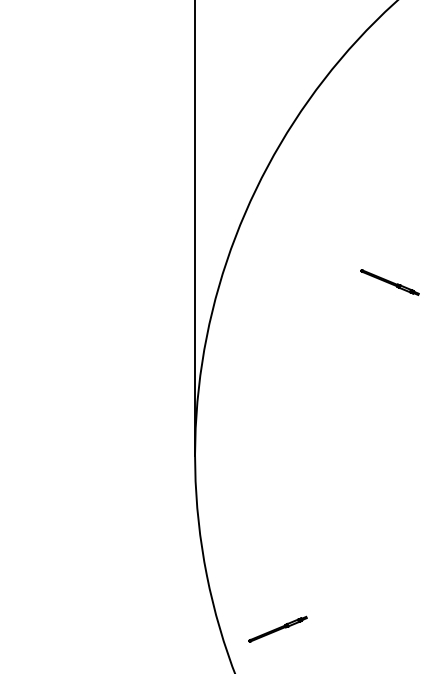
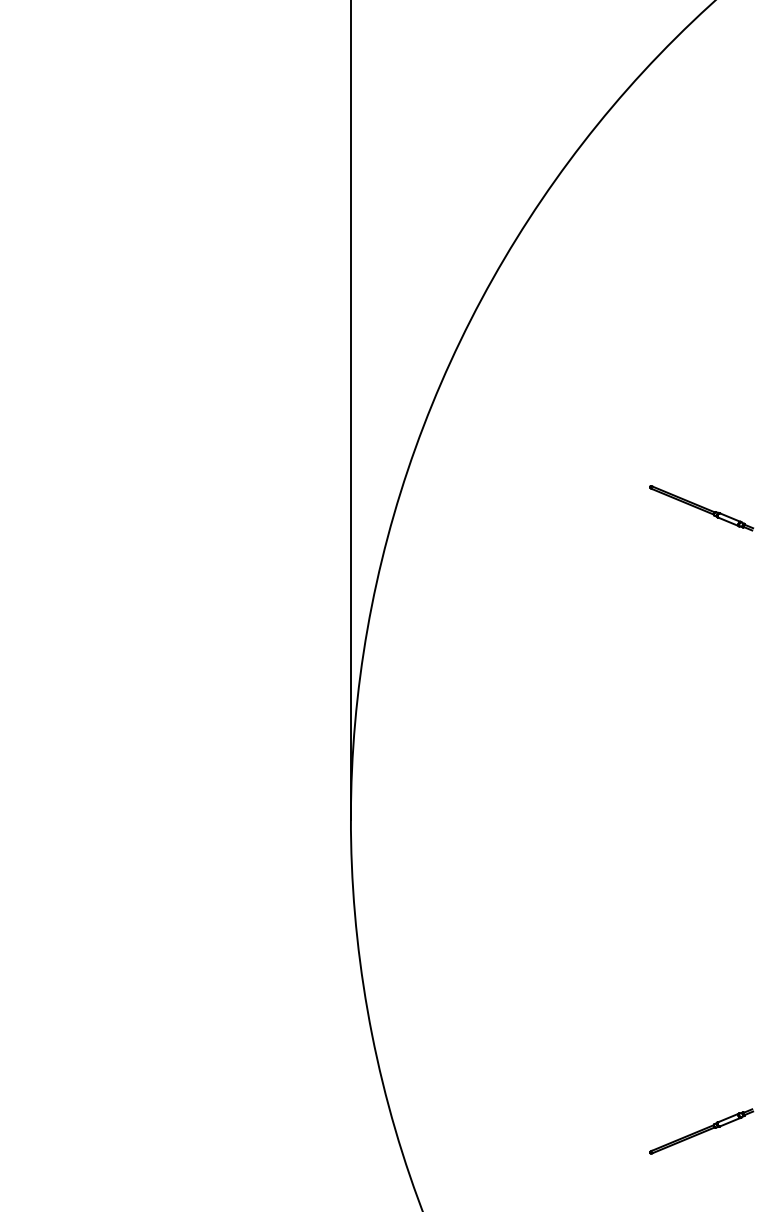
part: (277, 628) -> (700, 1130), moved

